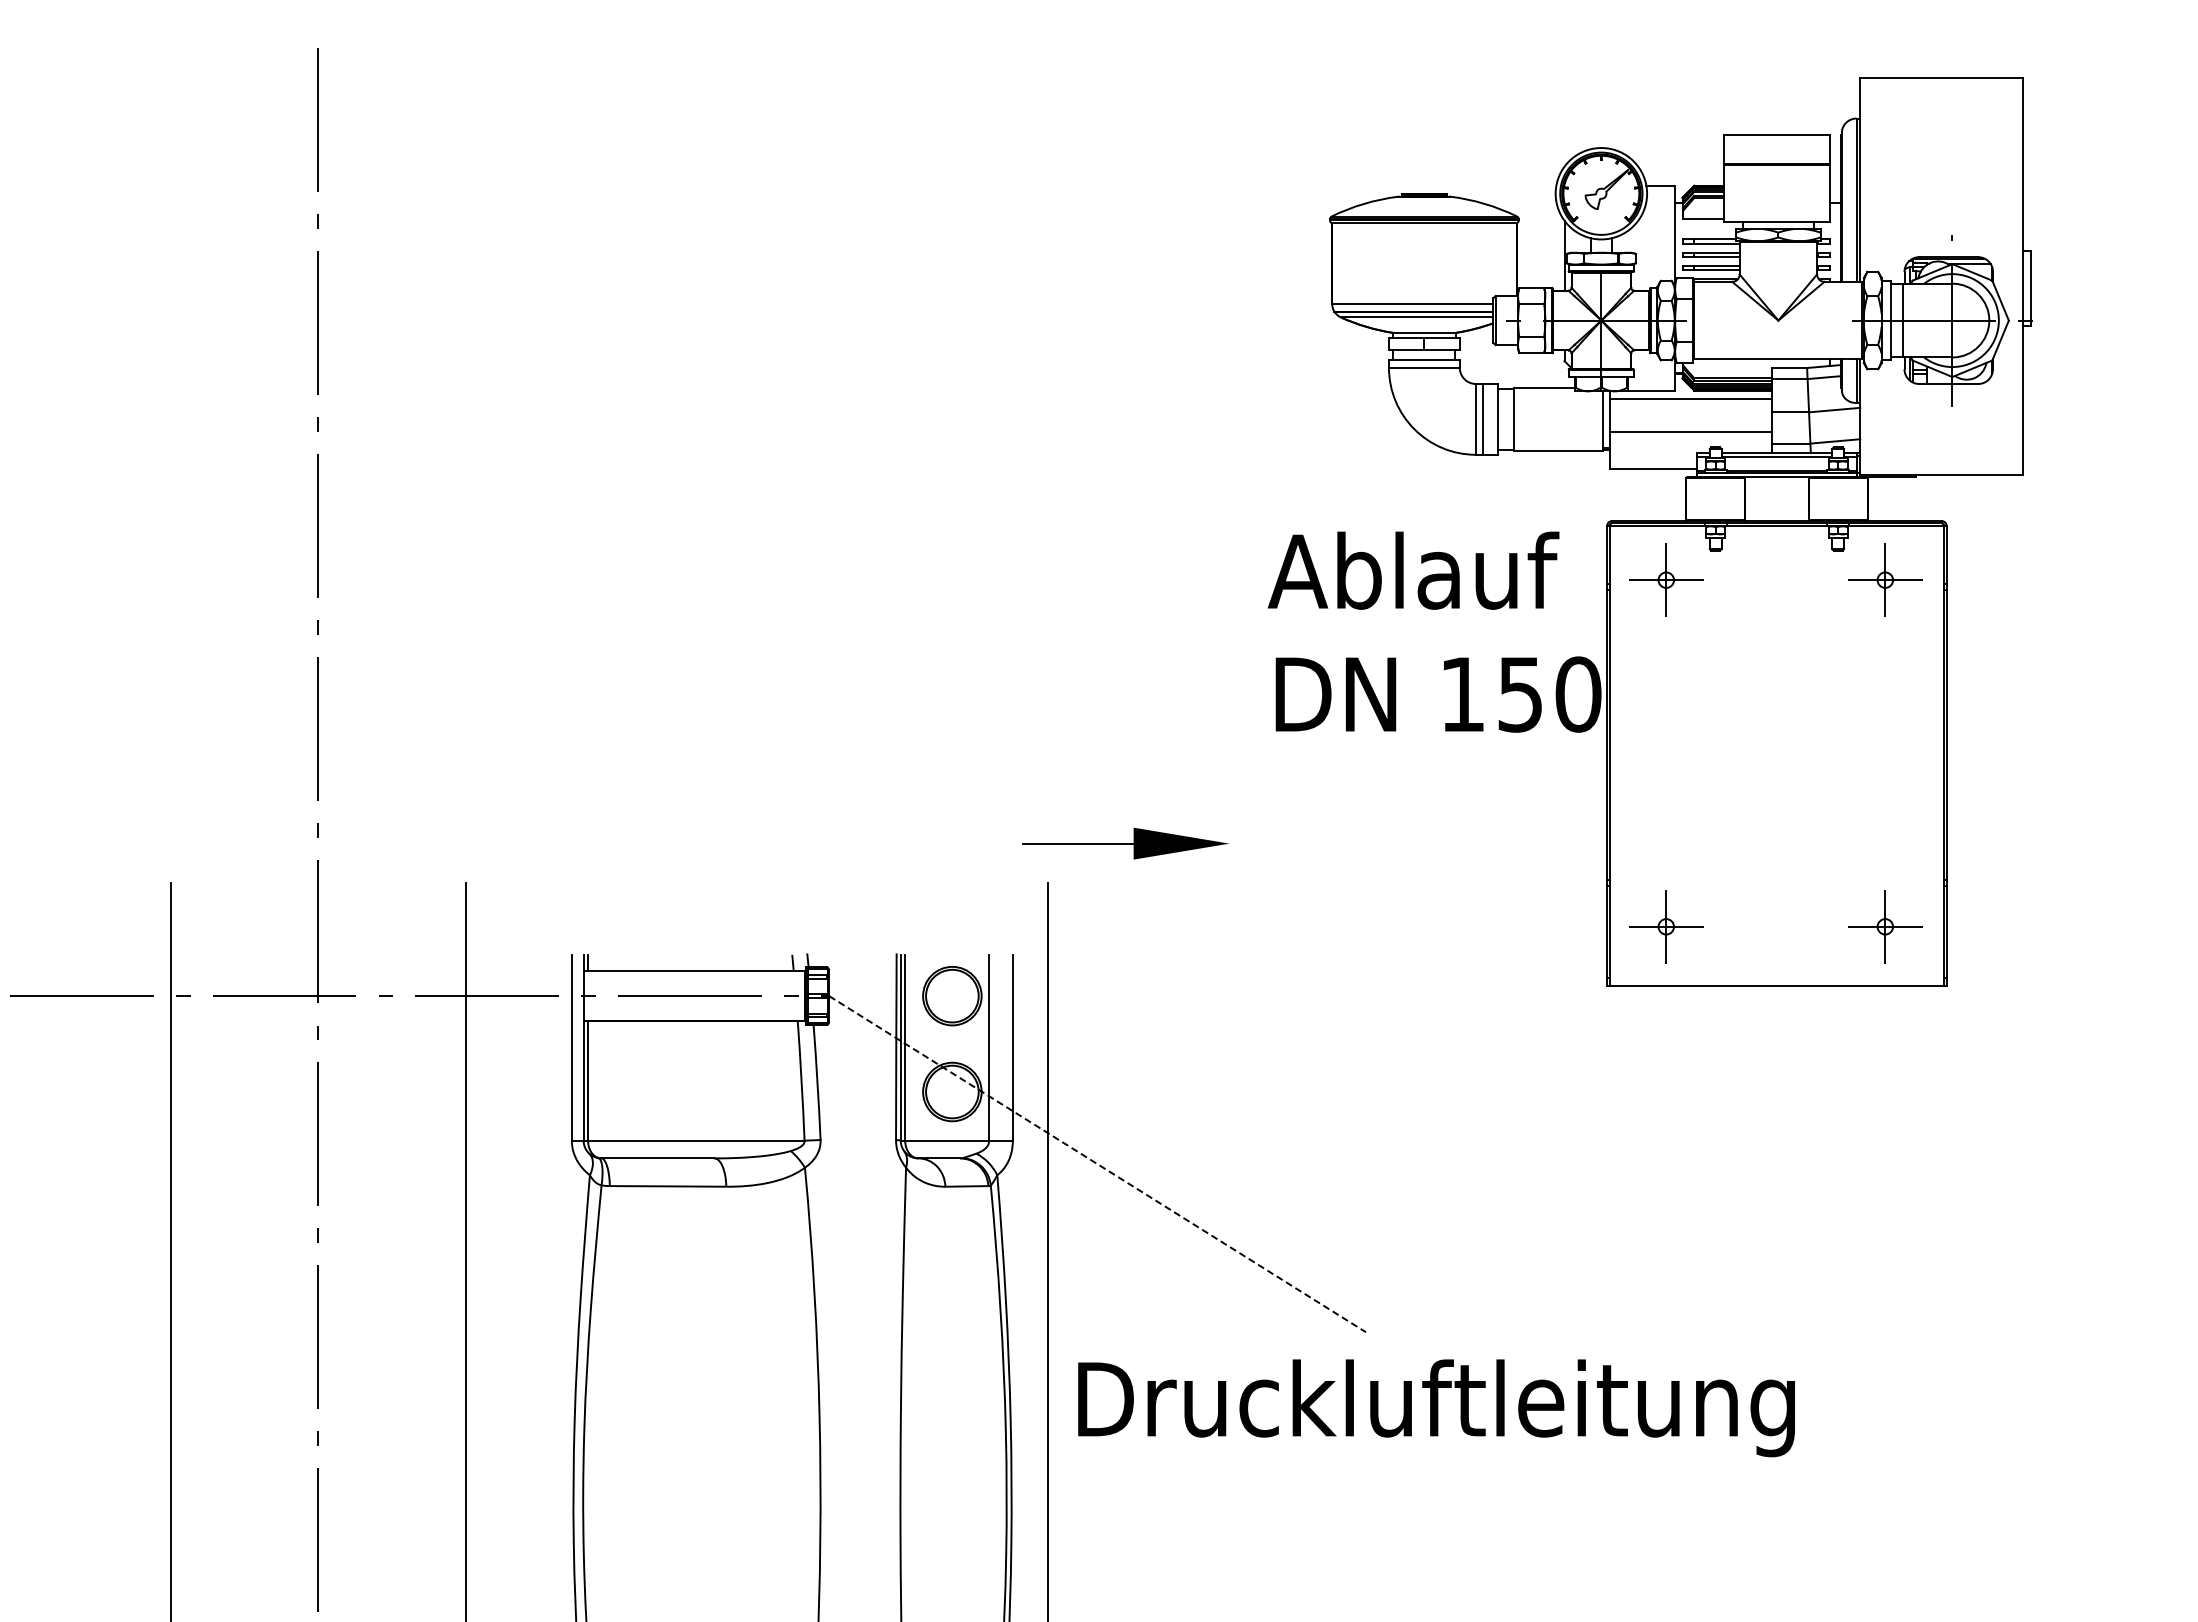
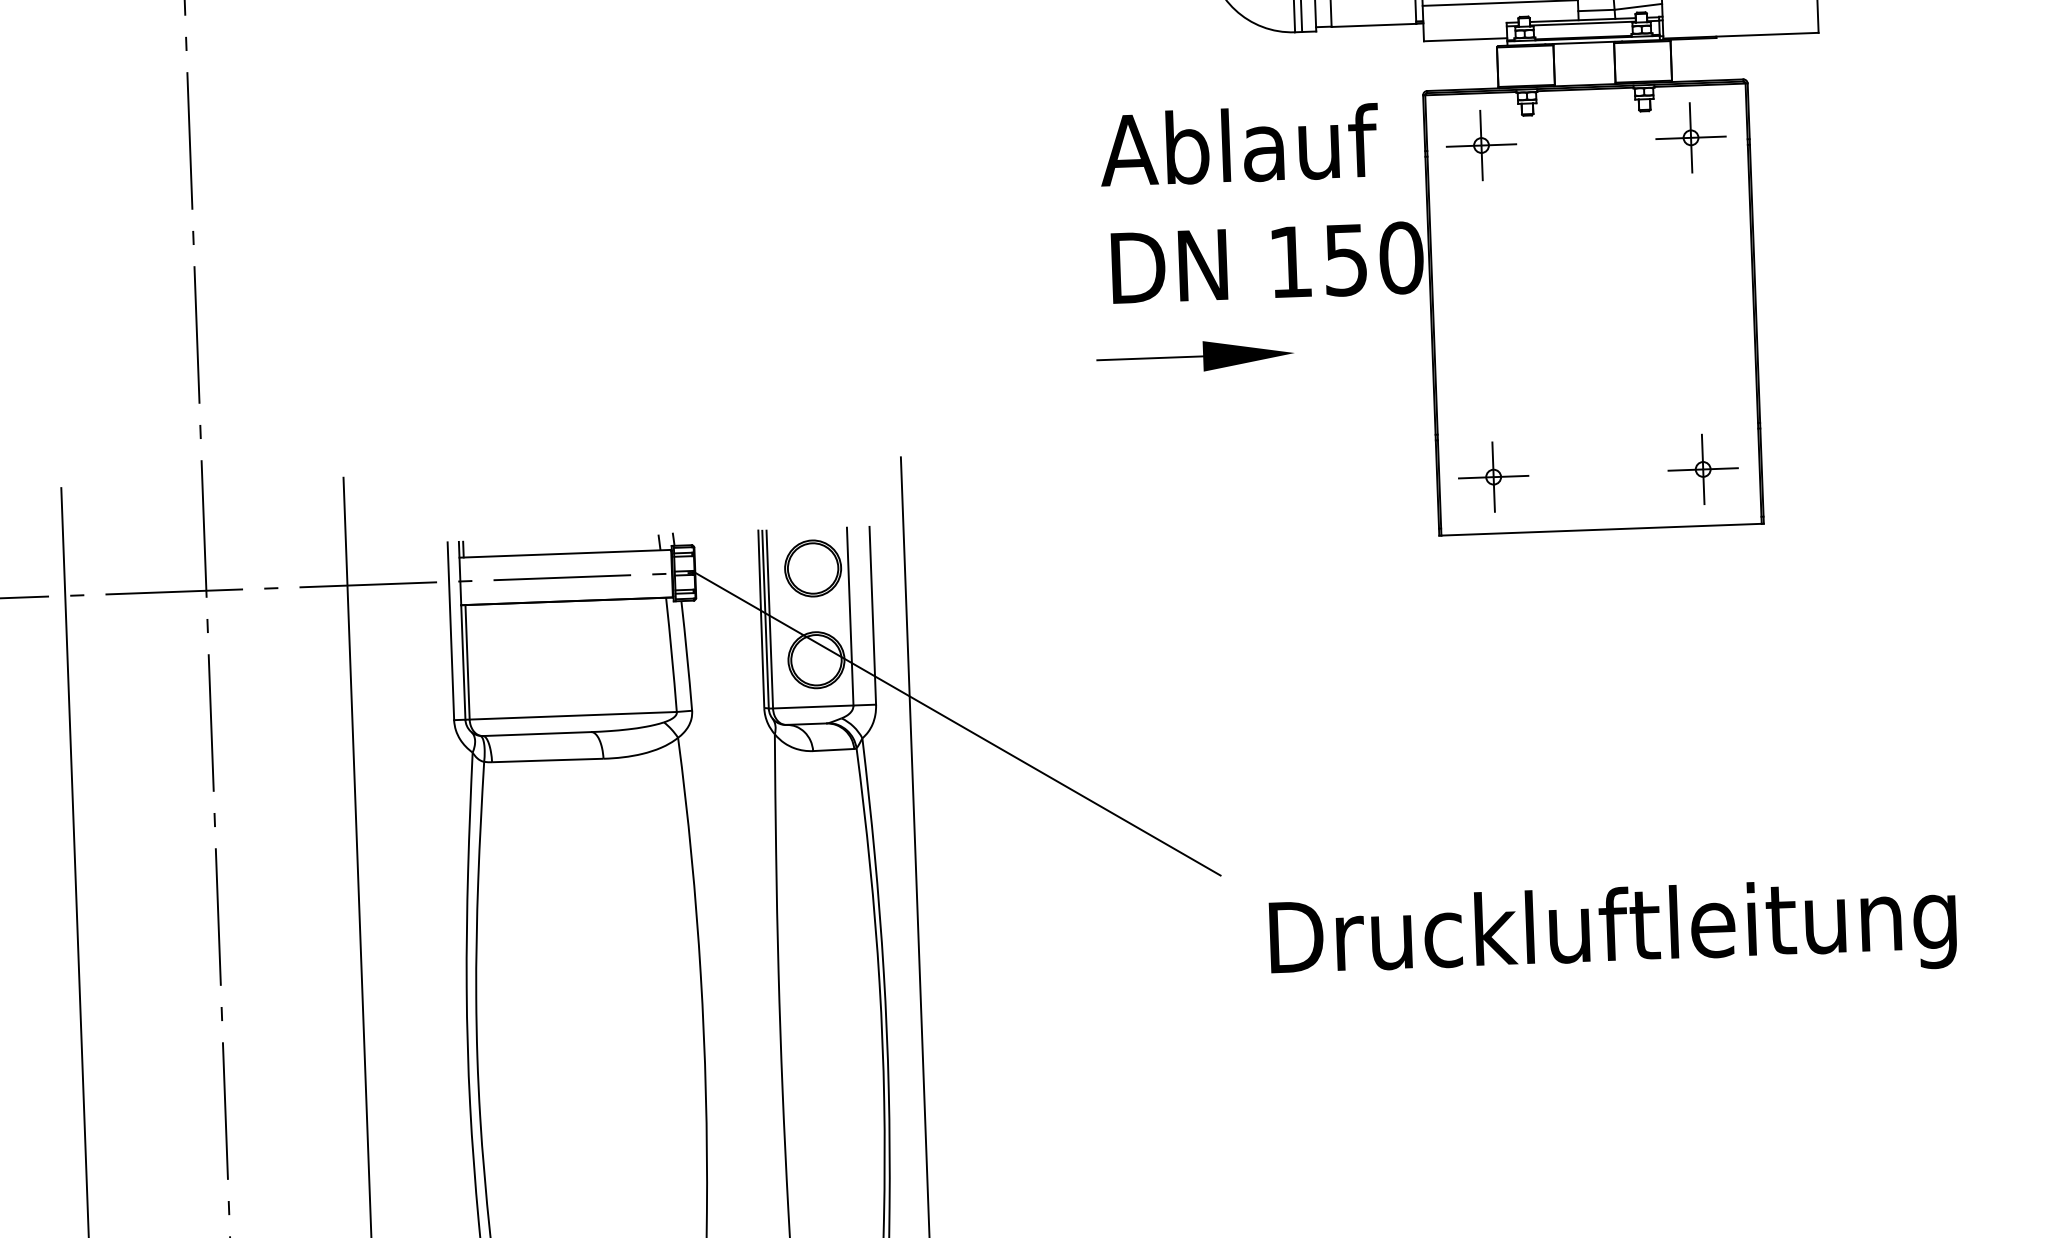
part: (1125, 843) -> (1195, 356), moved
line: (1097, 1164) -> (957, 724), dashed -> solid
text: (1436, 1408) -> (1613, 934), moved

